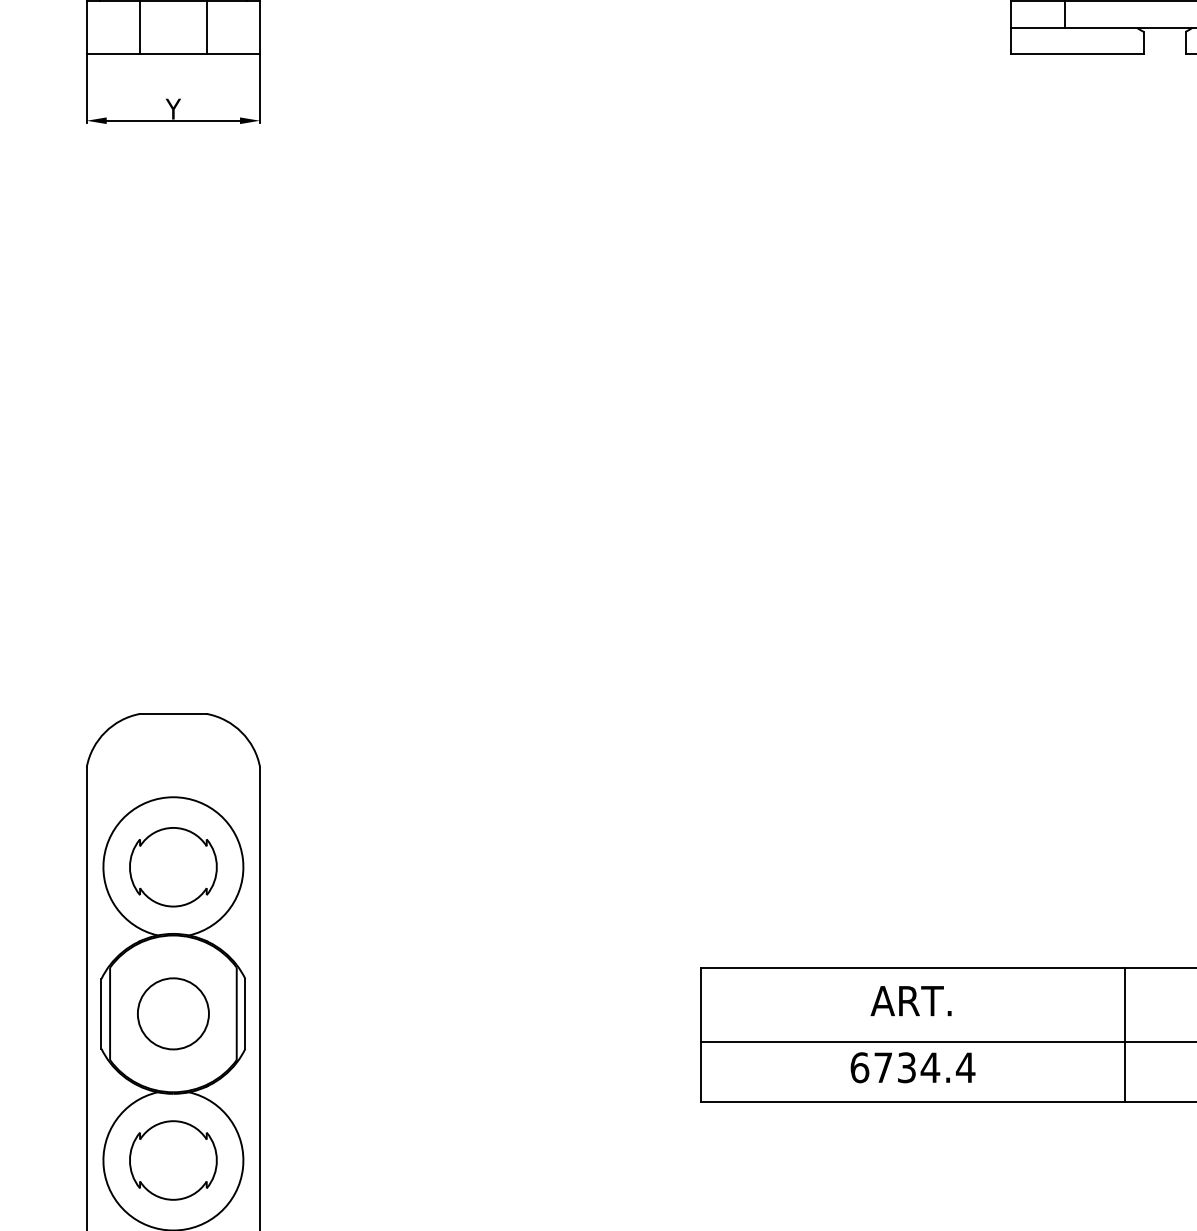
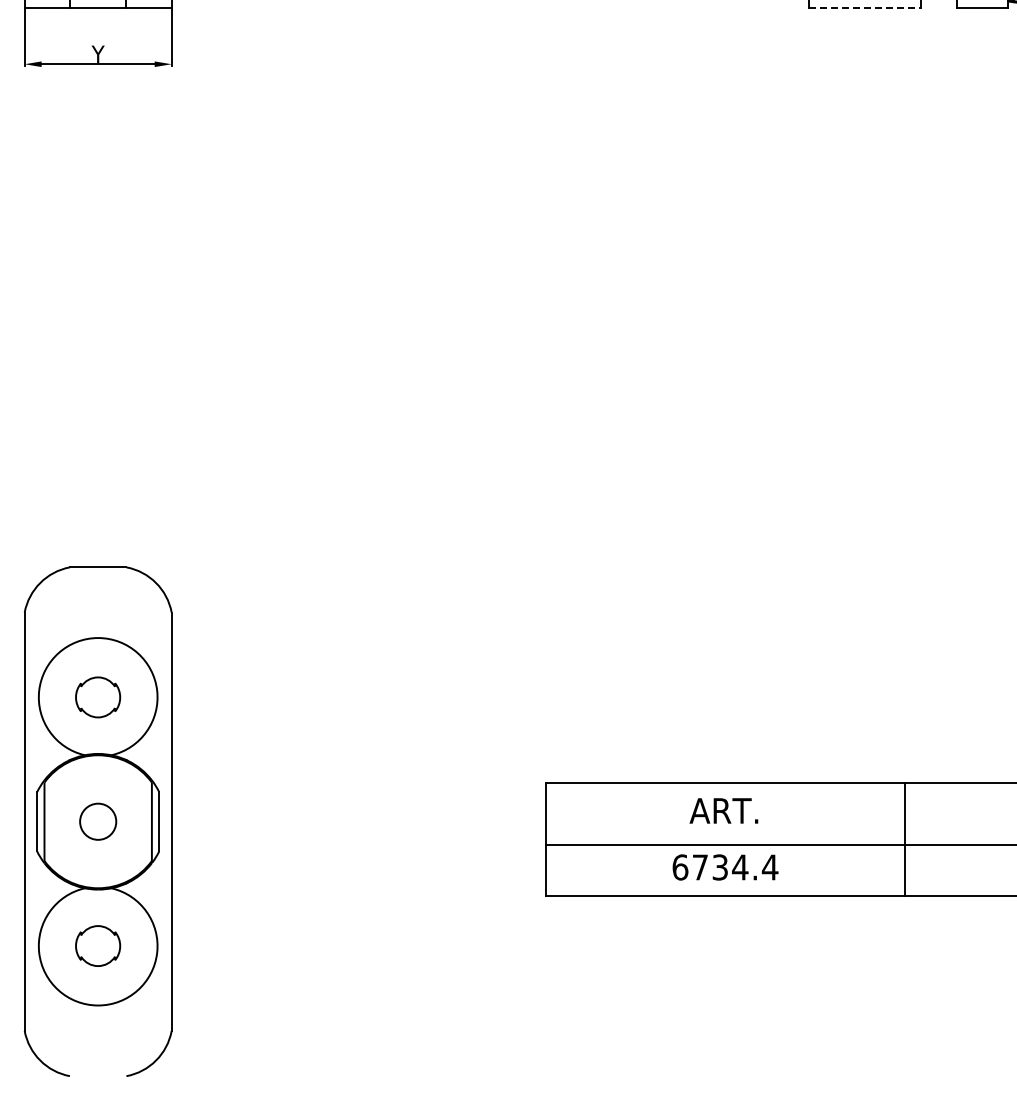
line: (1078, 55) -> (865, 8), solid -> dashed
part: (172, 867) -> (97, 697), size x0.6
circle: (173, 1013) -> (98, 821), size x0.6
part: (172, 1159) -> (97, 945), size x0.6

